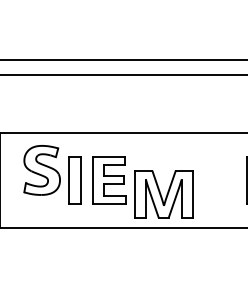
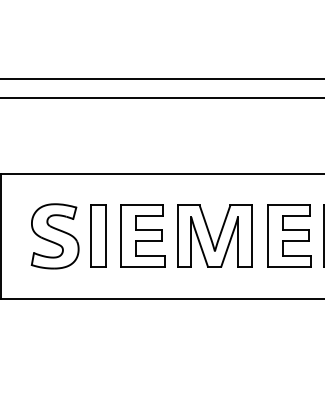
part: (41, 170) -> (54, 236), moved
part: (221, 180) -> (290, 236), added
part: (163, 194) -> (214, 236), moved

